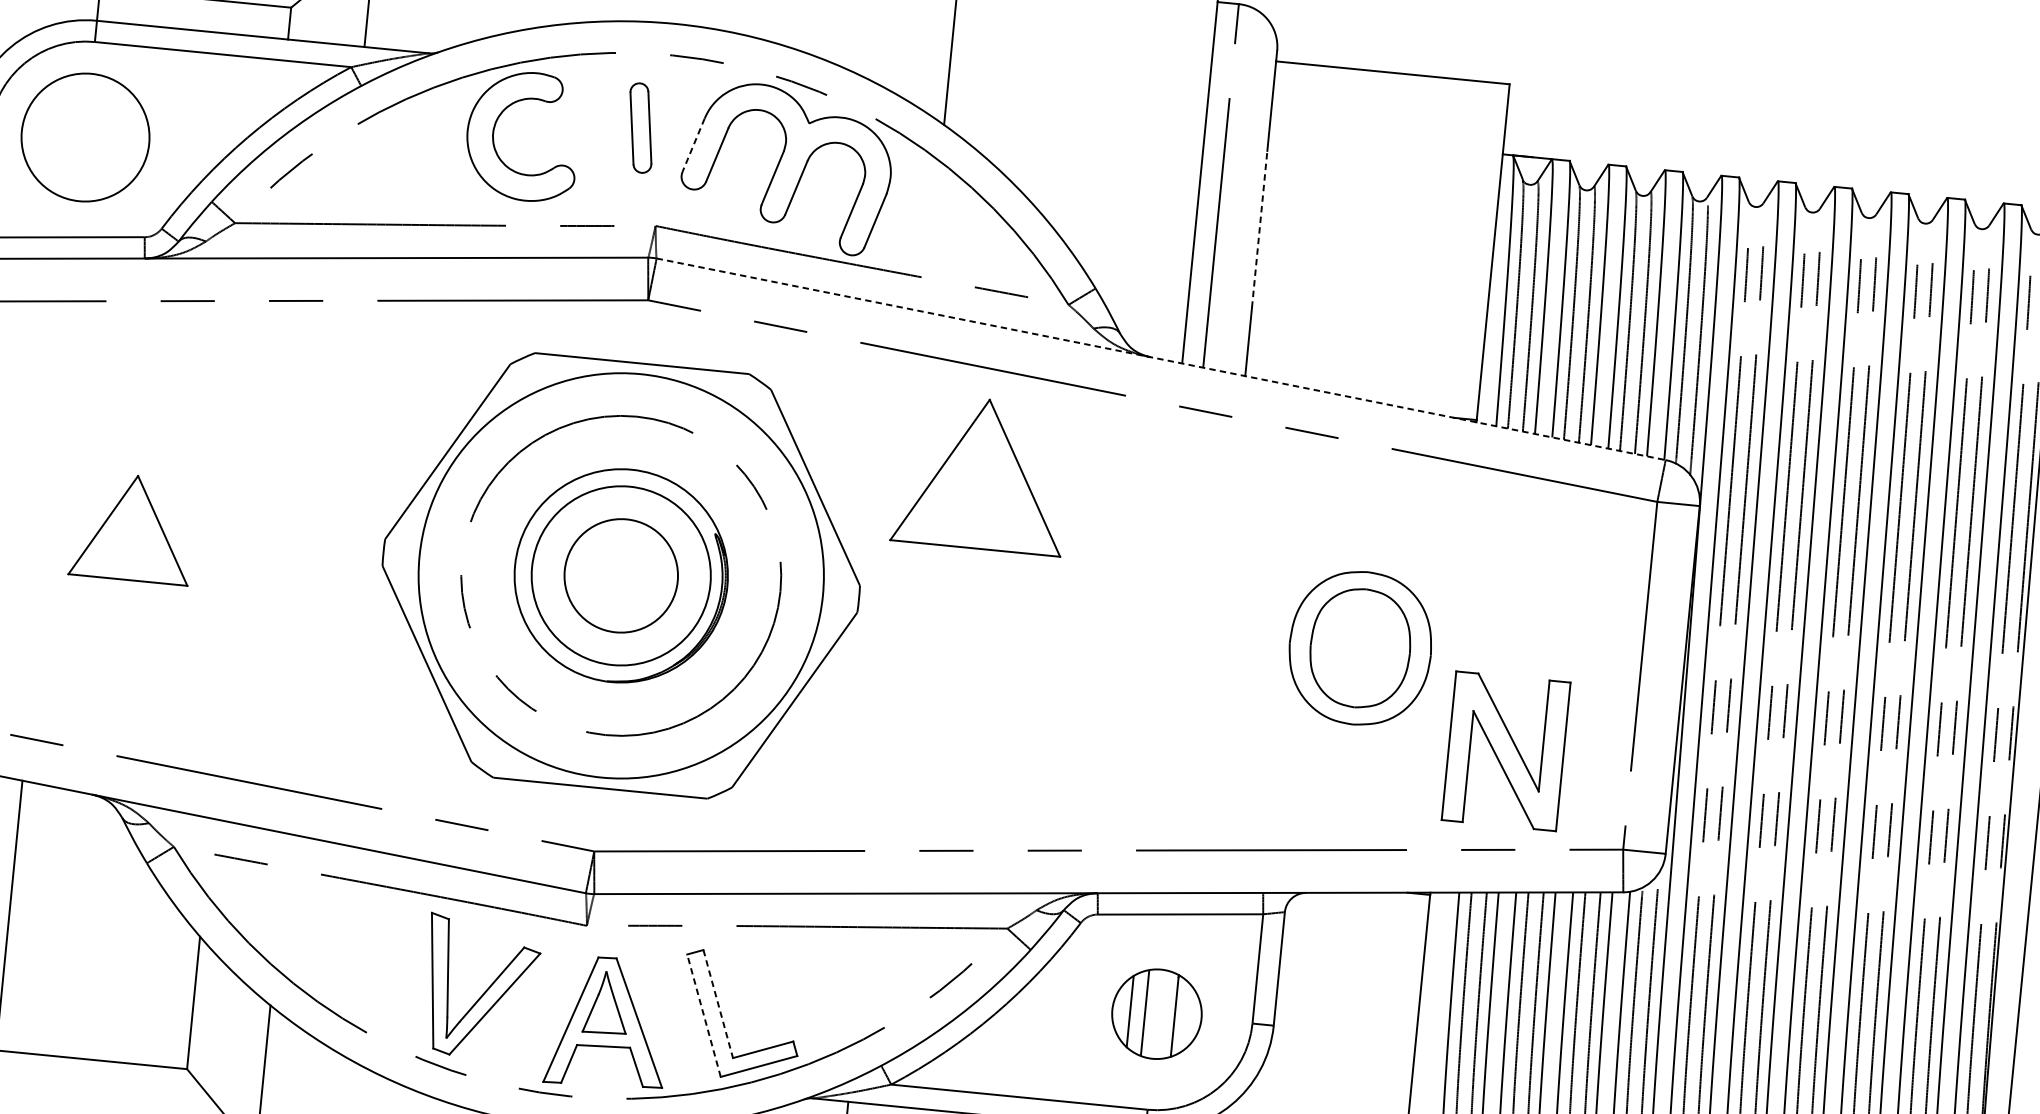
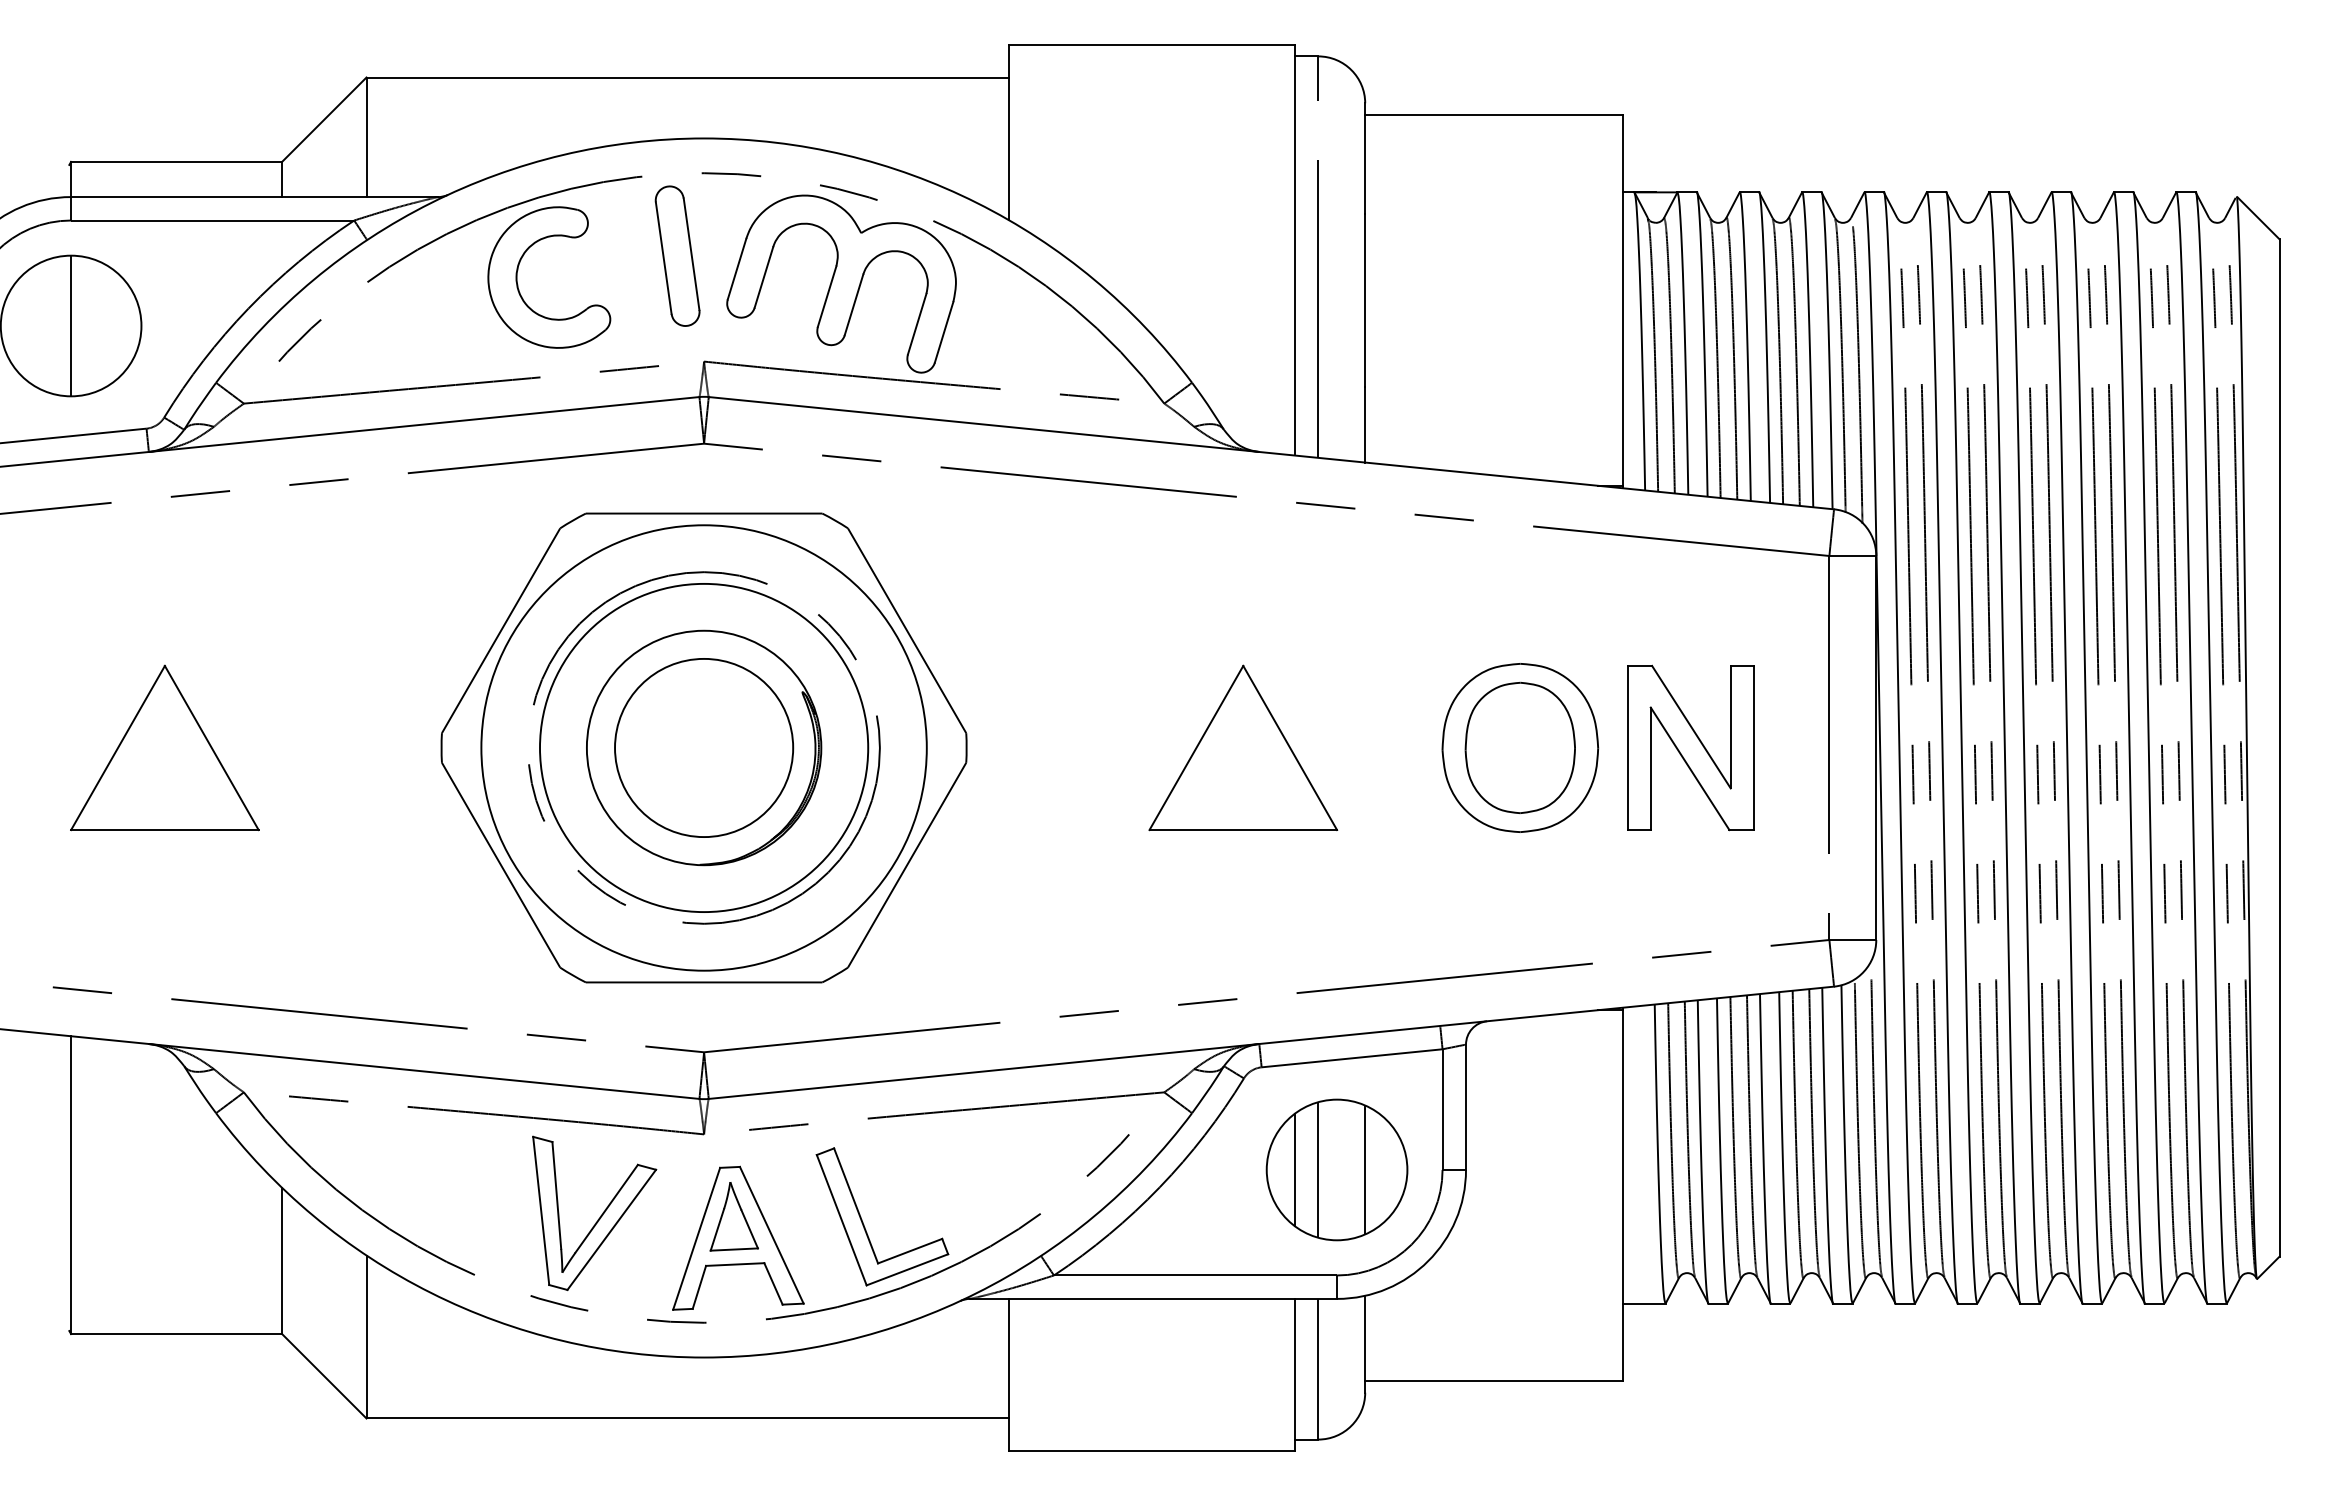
part: (640, 127) -> (677, 255), size x1.43
line: (85, 137) -> (71, 325), added
line: (693, 145) -> (737, 269), dashed -> solid
line: (1259, 229) -> (1365, 300), dashed -> solid
line: (1161, 359) -> (1271, 453), dashed -> solid
part: (982, 473) -> (1243, 747), moved
part: (132, 527) -> (164, 747), size x1.43
circle: (621, 575) -> (704, 747), size x1.43
circle: (621, 575) -> (704, 747), size x1.67
part: (1505, 750) -> (1690, 747), moved
line: (718, 1003) -> (856, 1205), dashed -> solid
part: (1156, 1013) -> (1336, 1169), size x1.43
line: (703, 1015) -> (841, 1220), dashed -> solid

